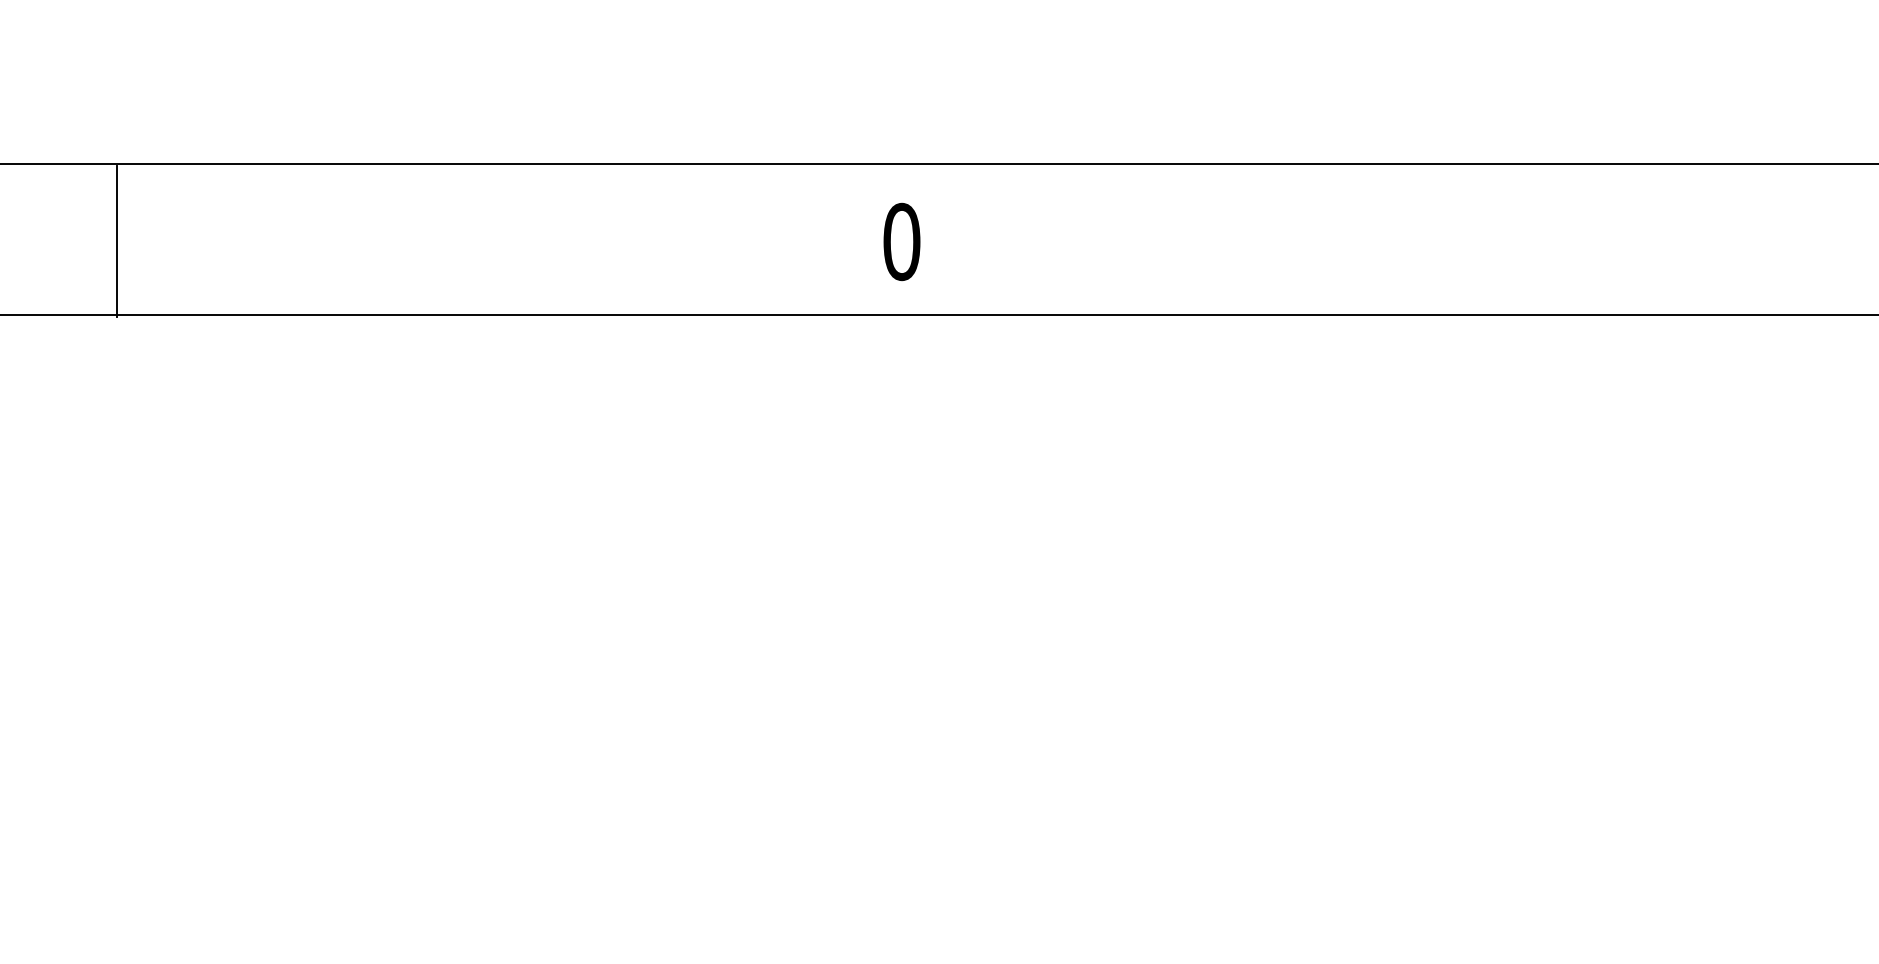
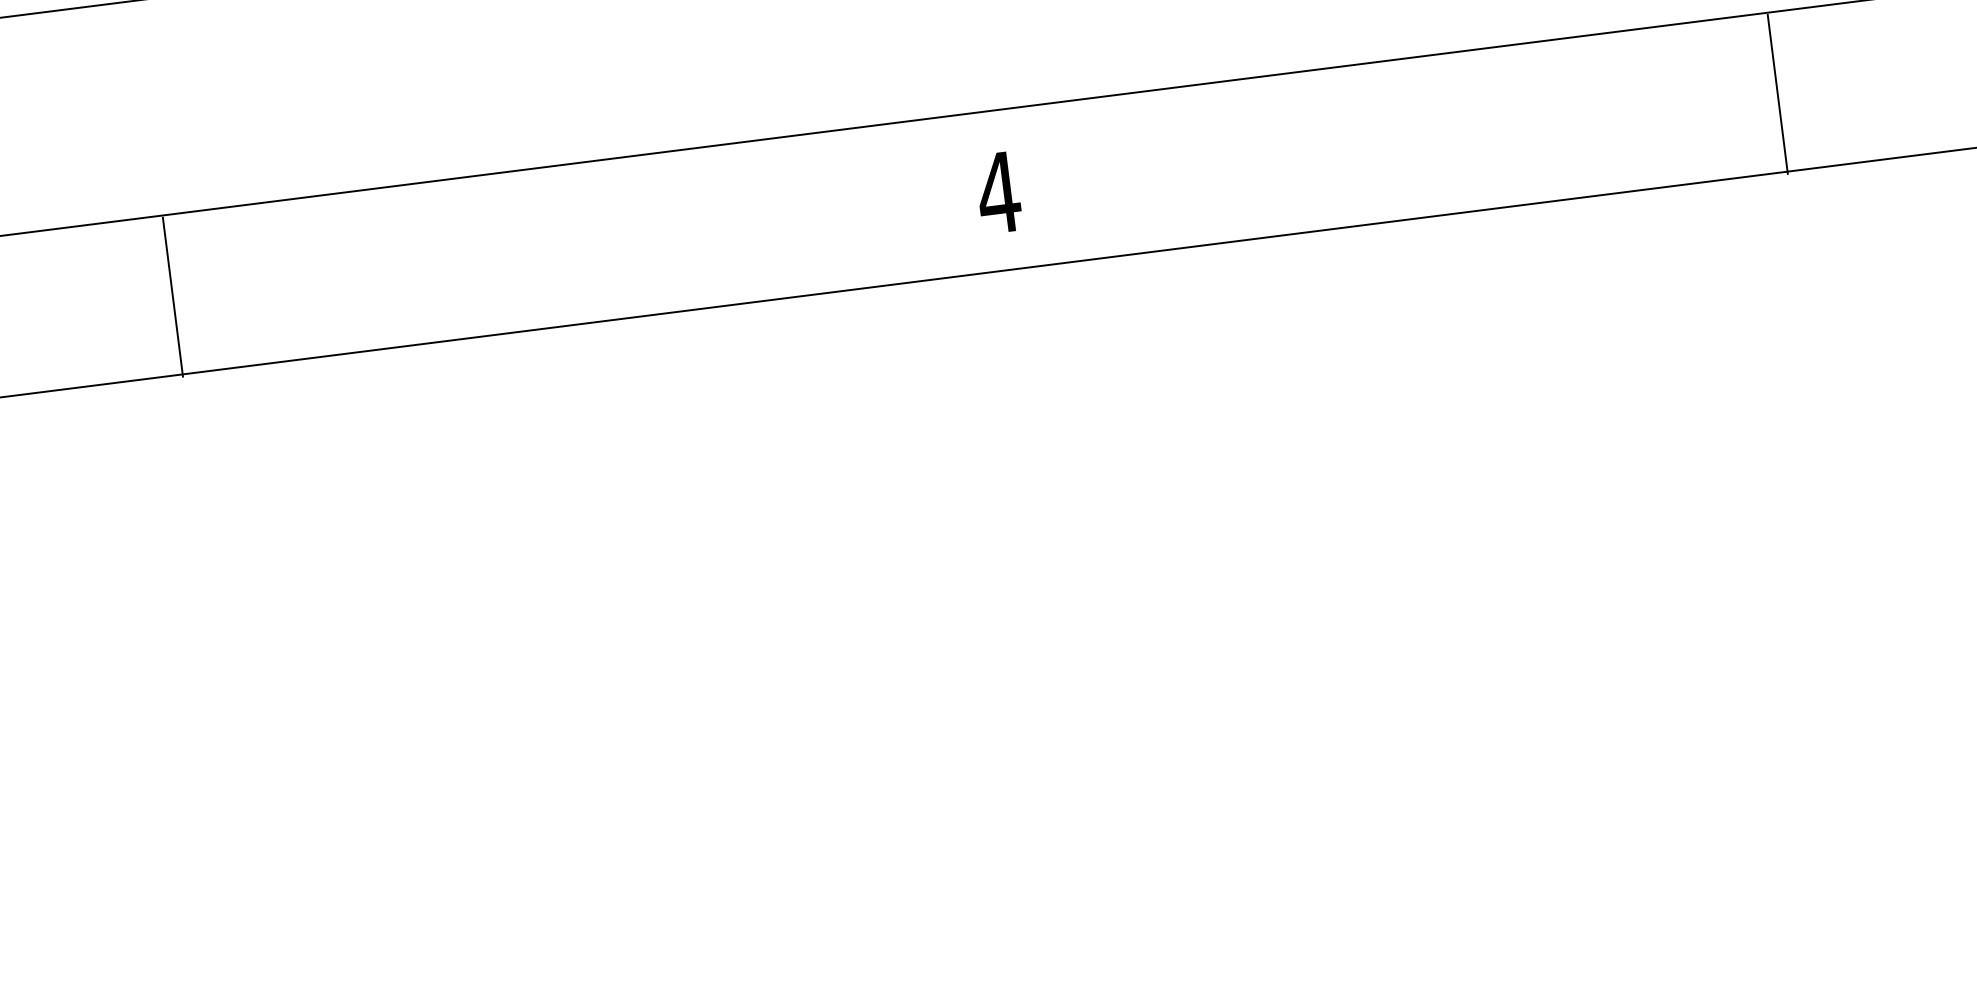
text: (901, 241) -> (998, 192), 0 -> 4
line: (1642, 241) -> (1777, 93), added

